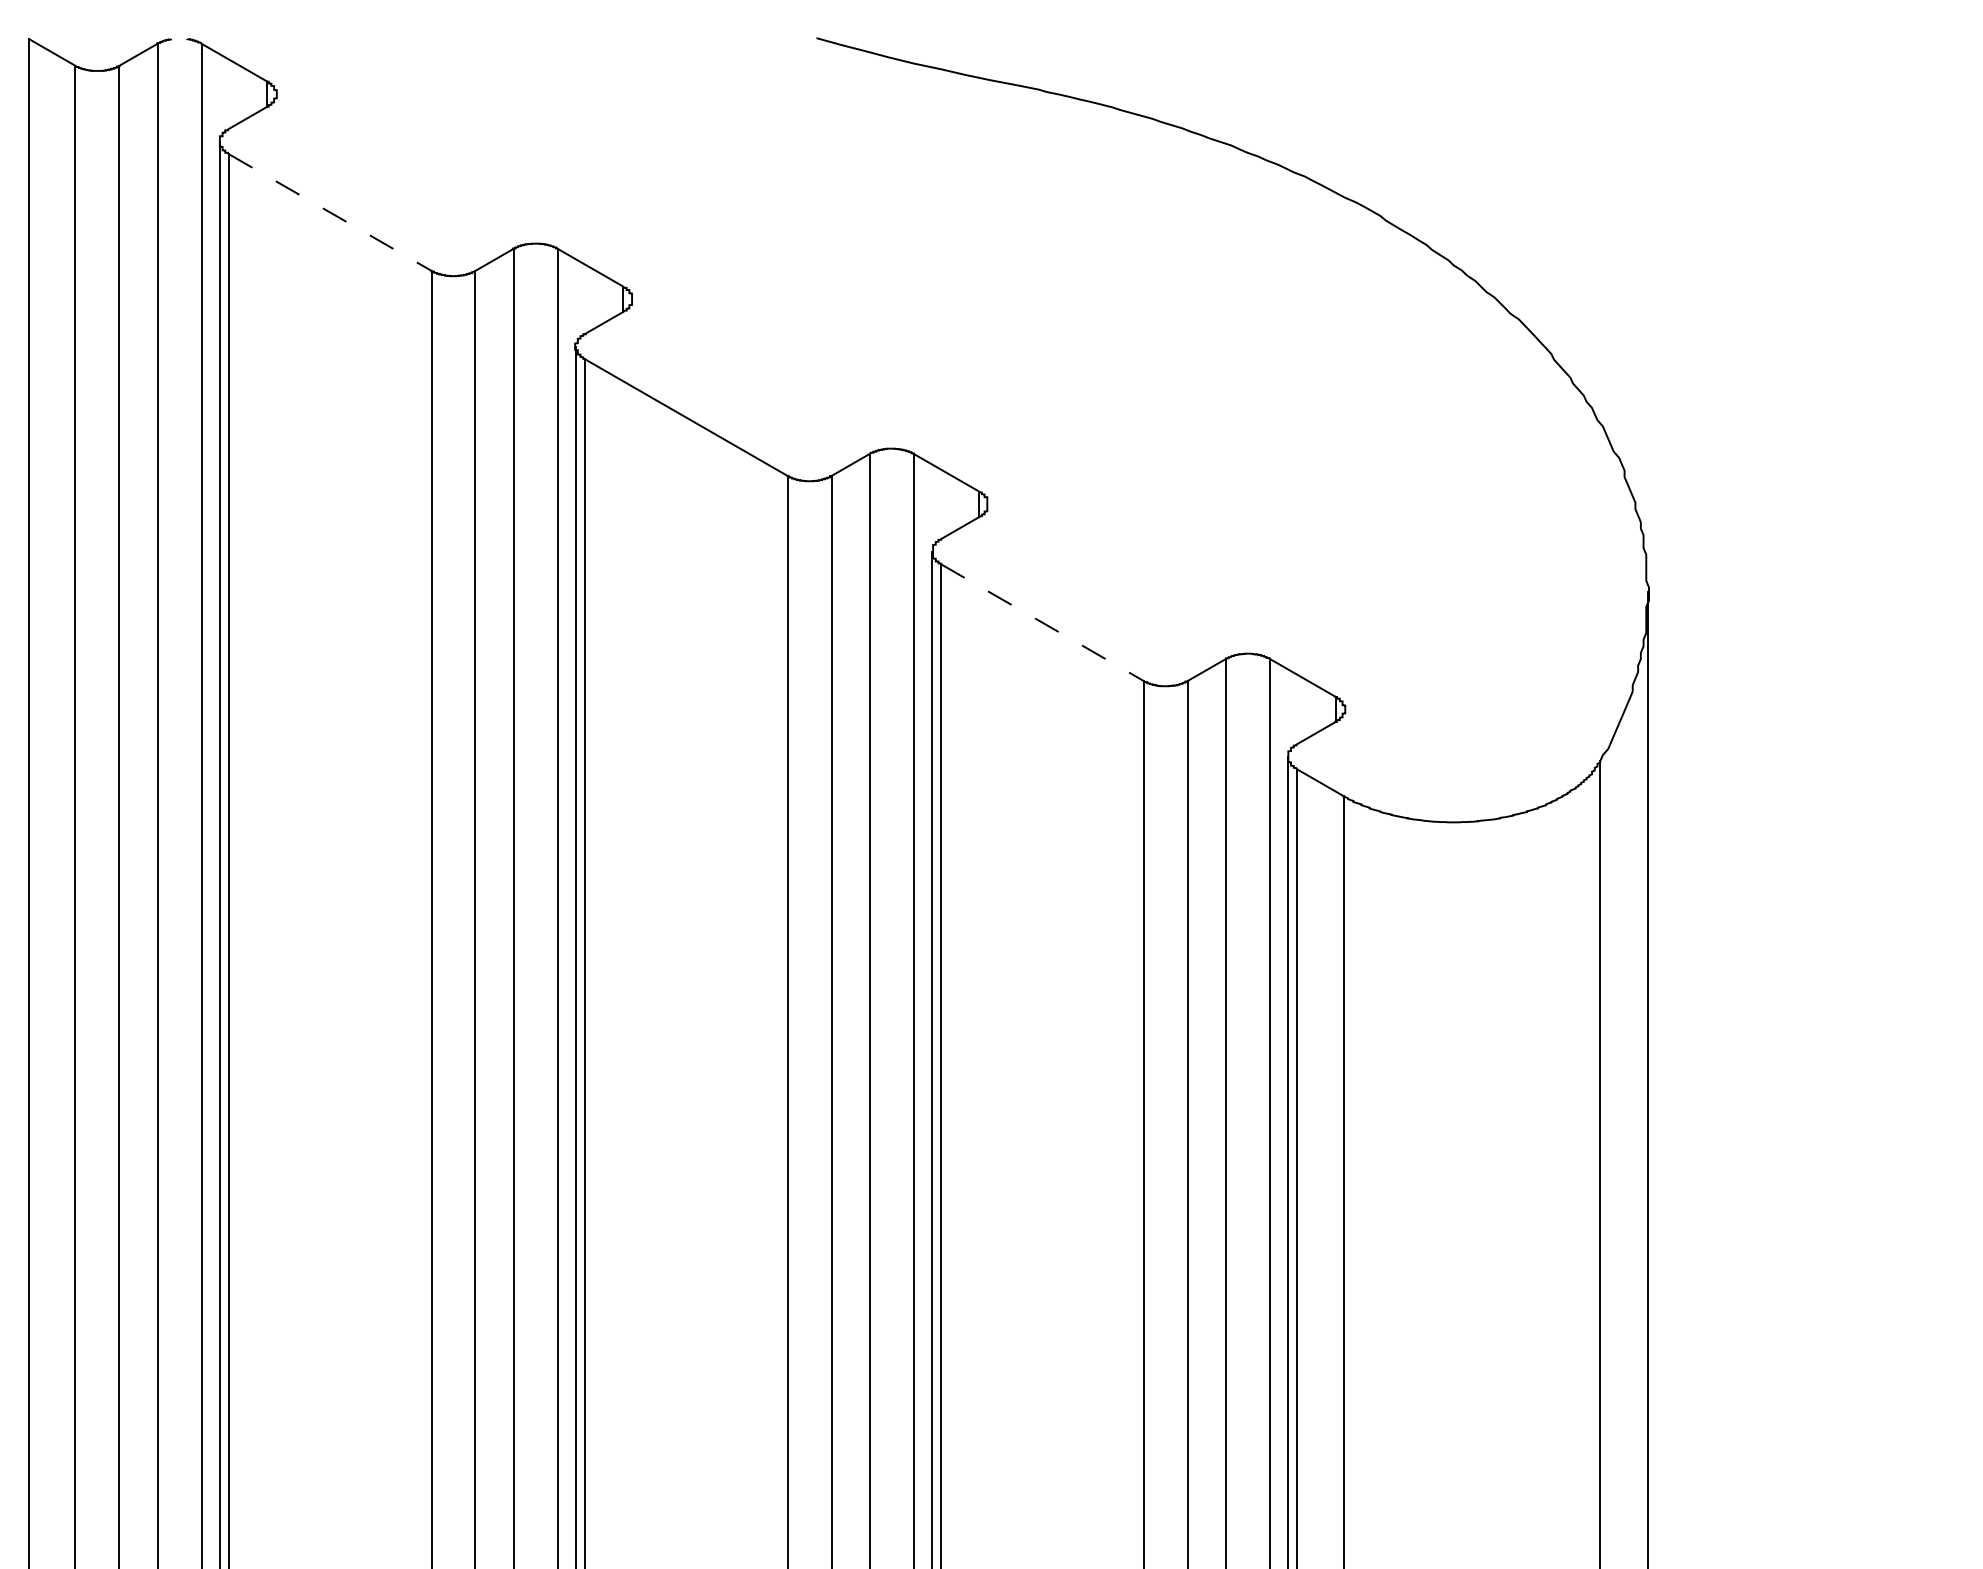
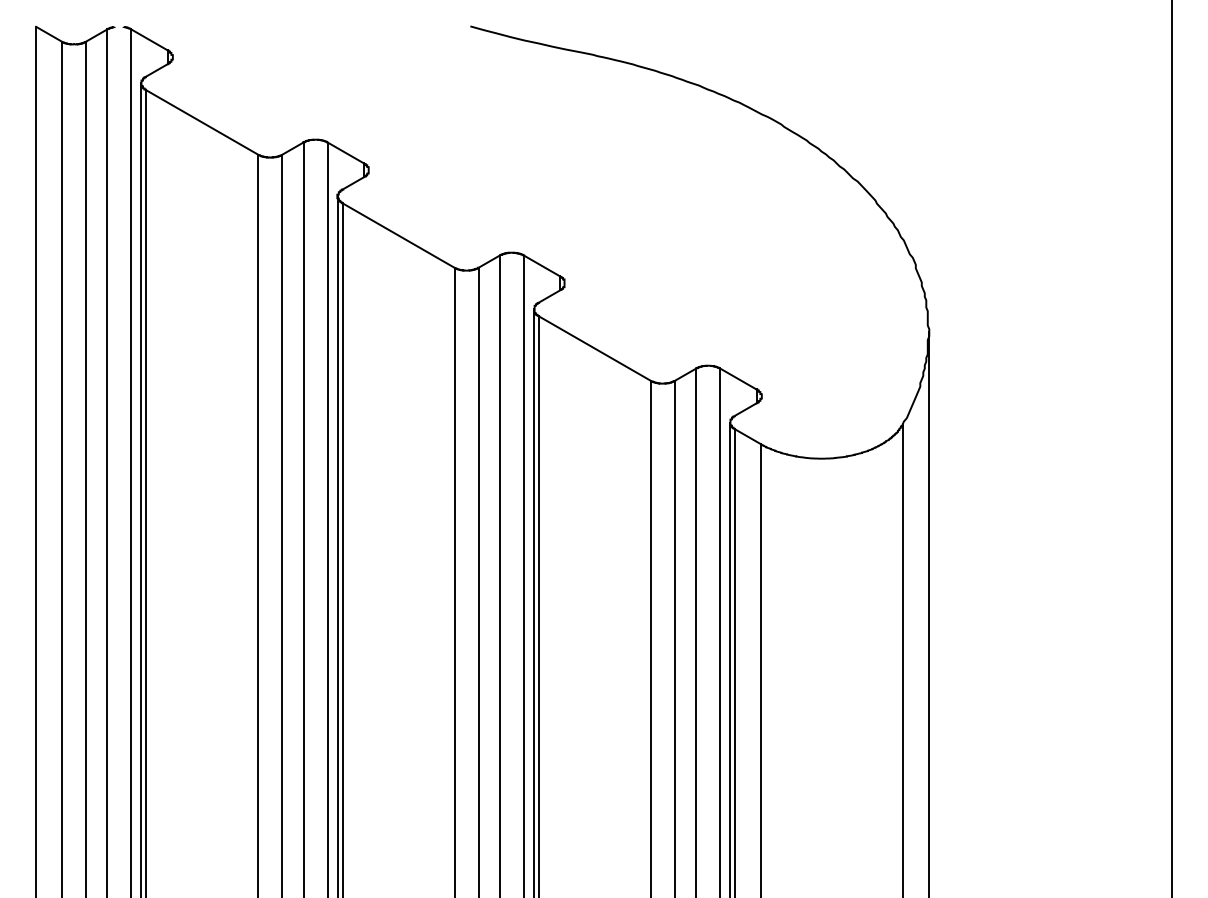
line: (330, 212) -> (202, 122), dashed -> solid
line: (1043, 622) -> (595, 348), dashed -> solid

